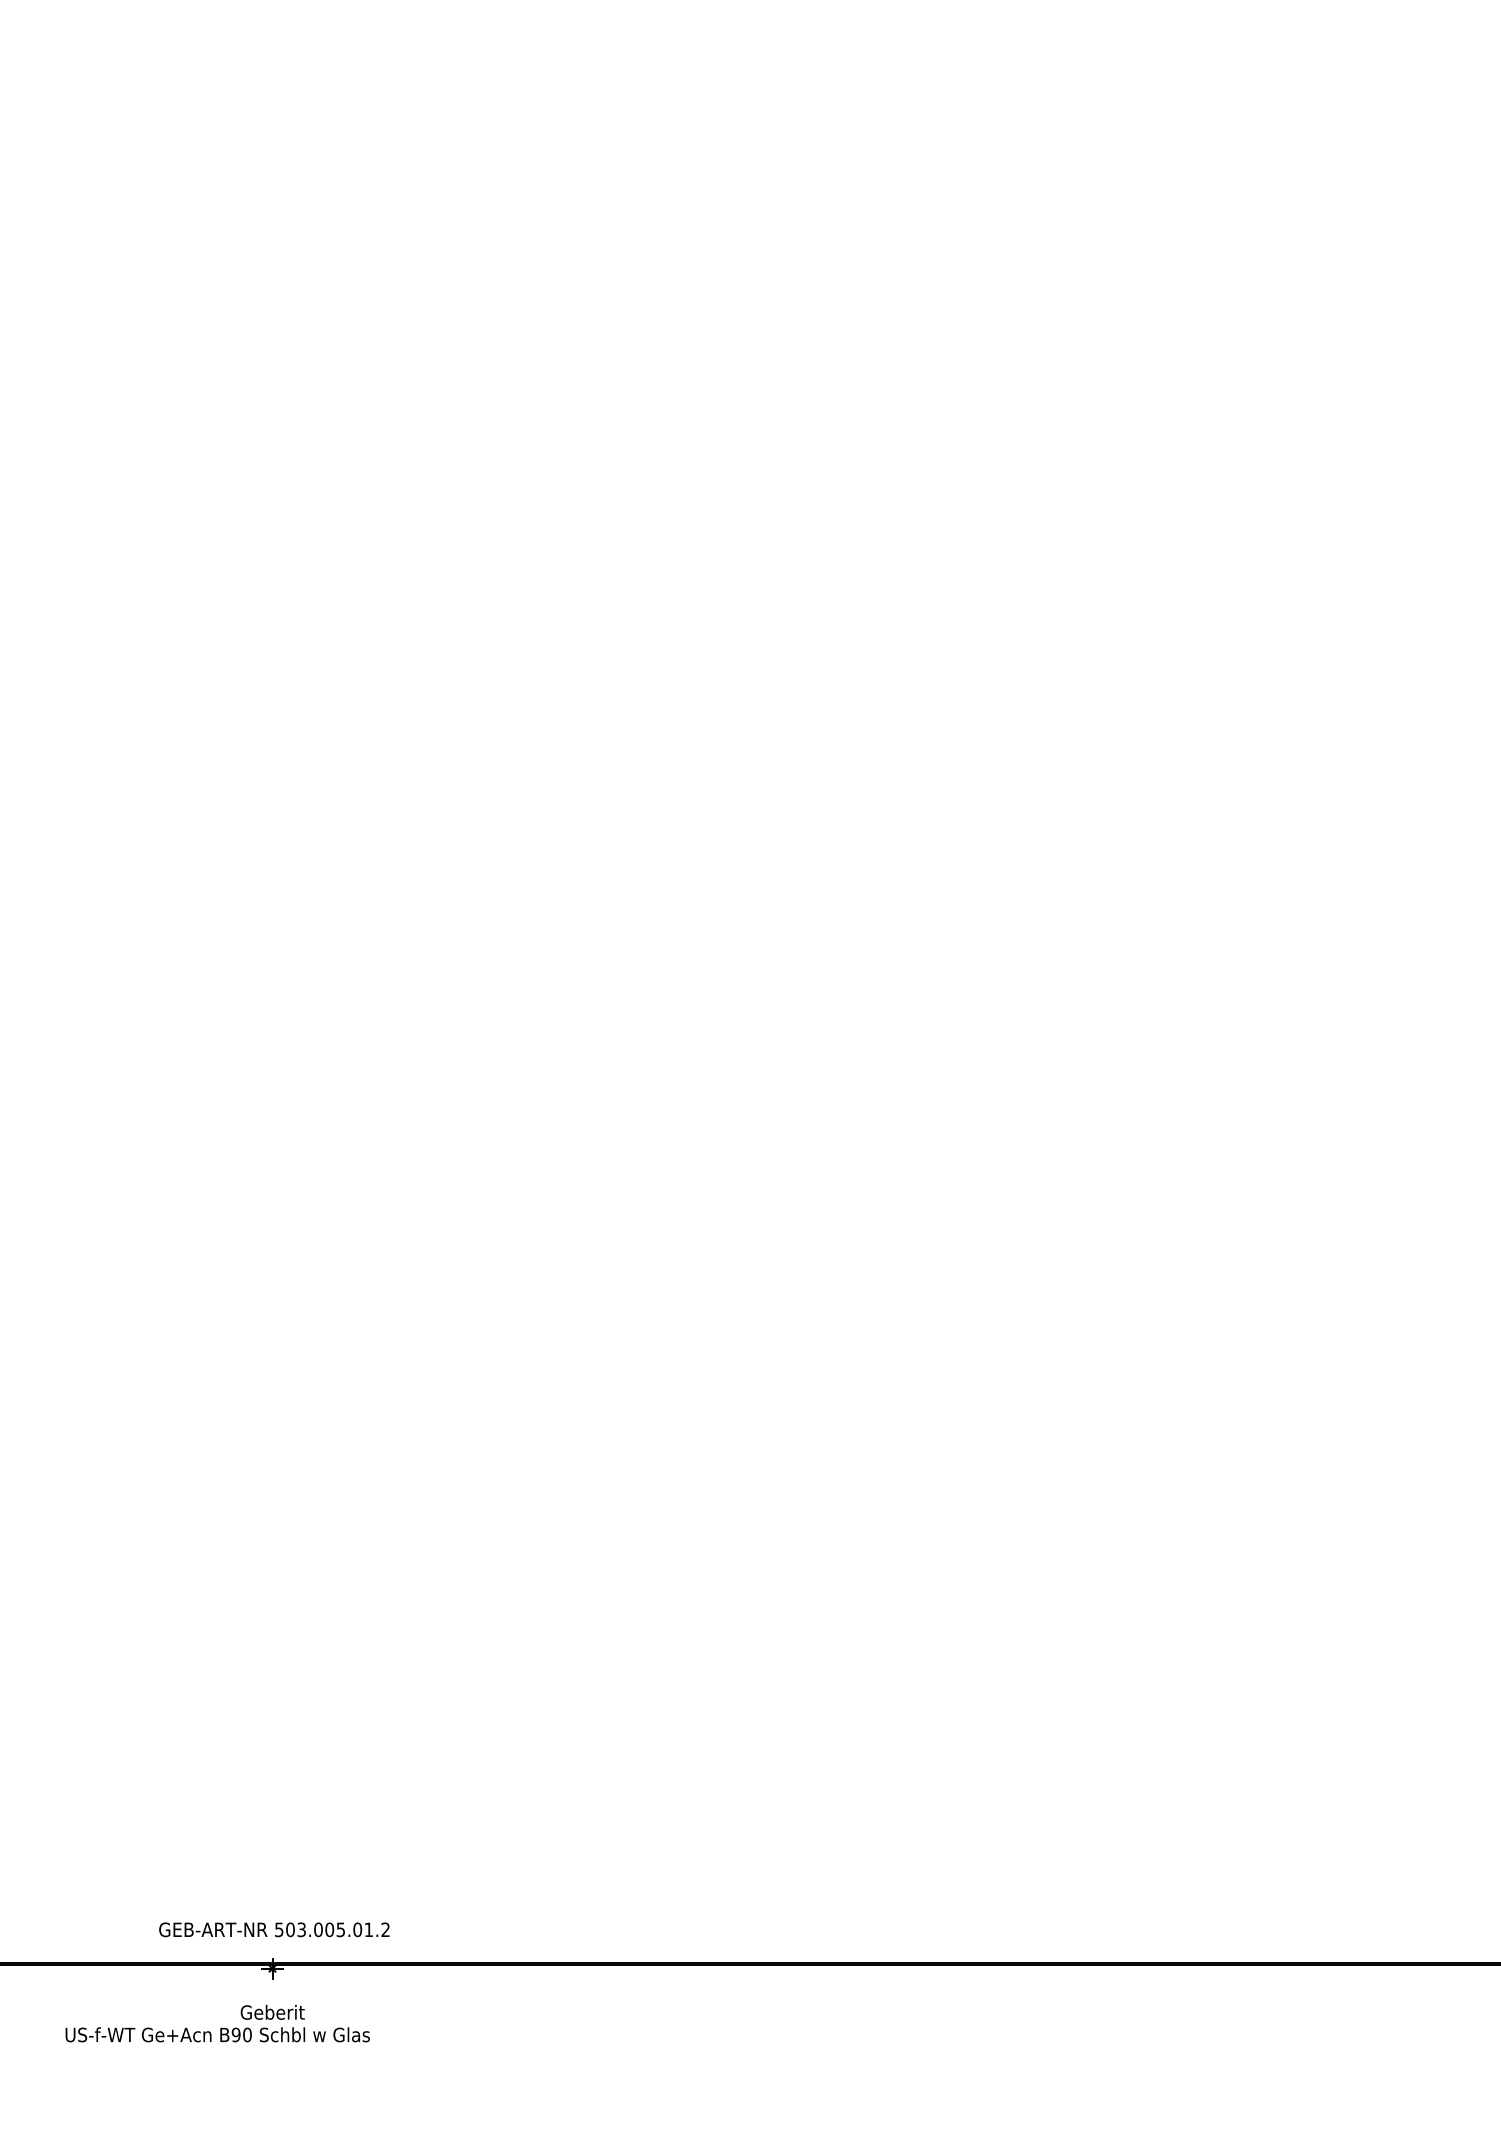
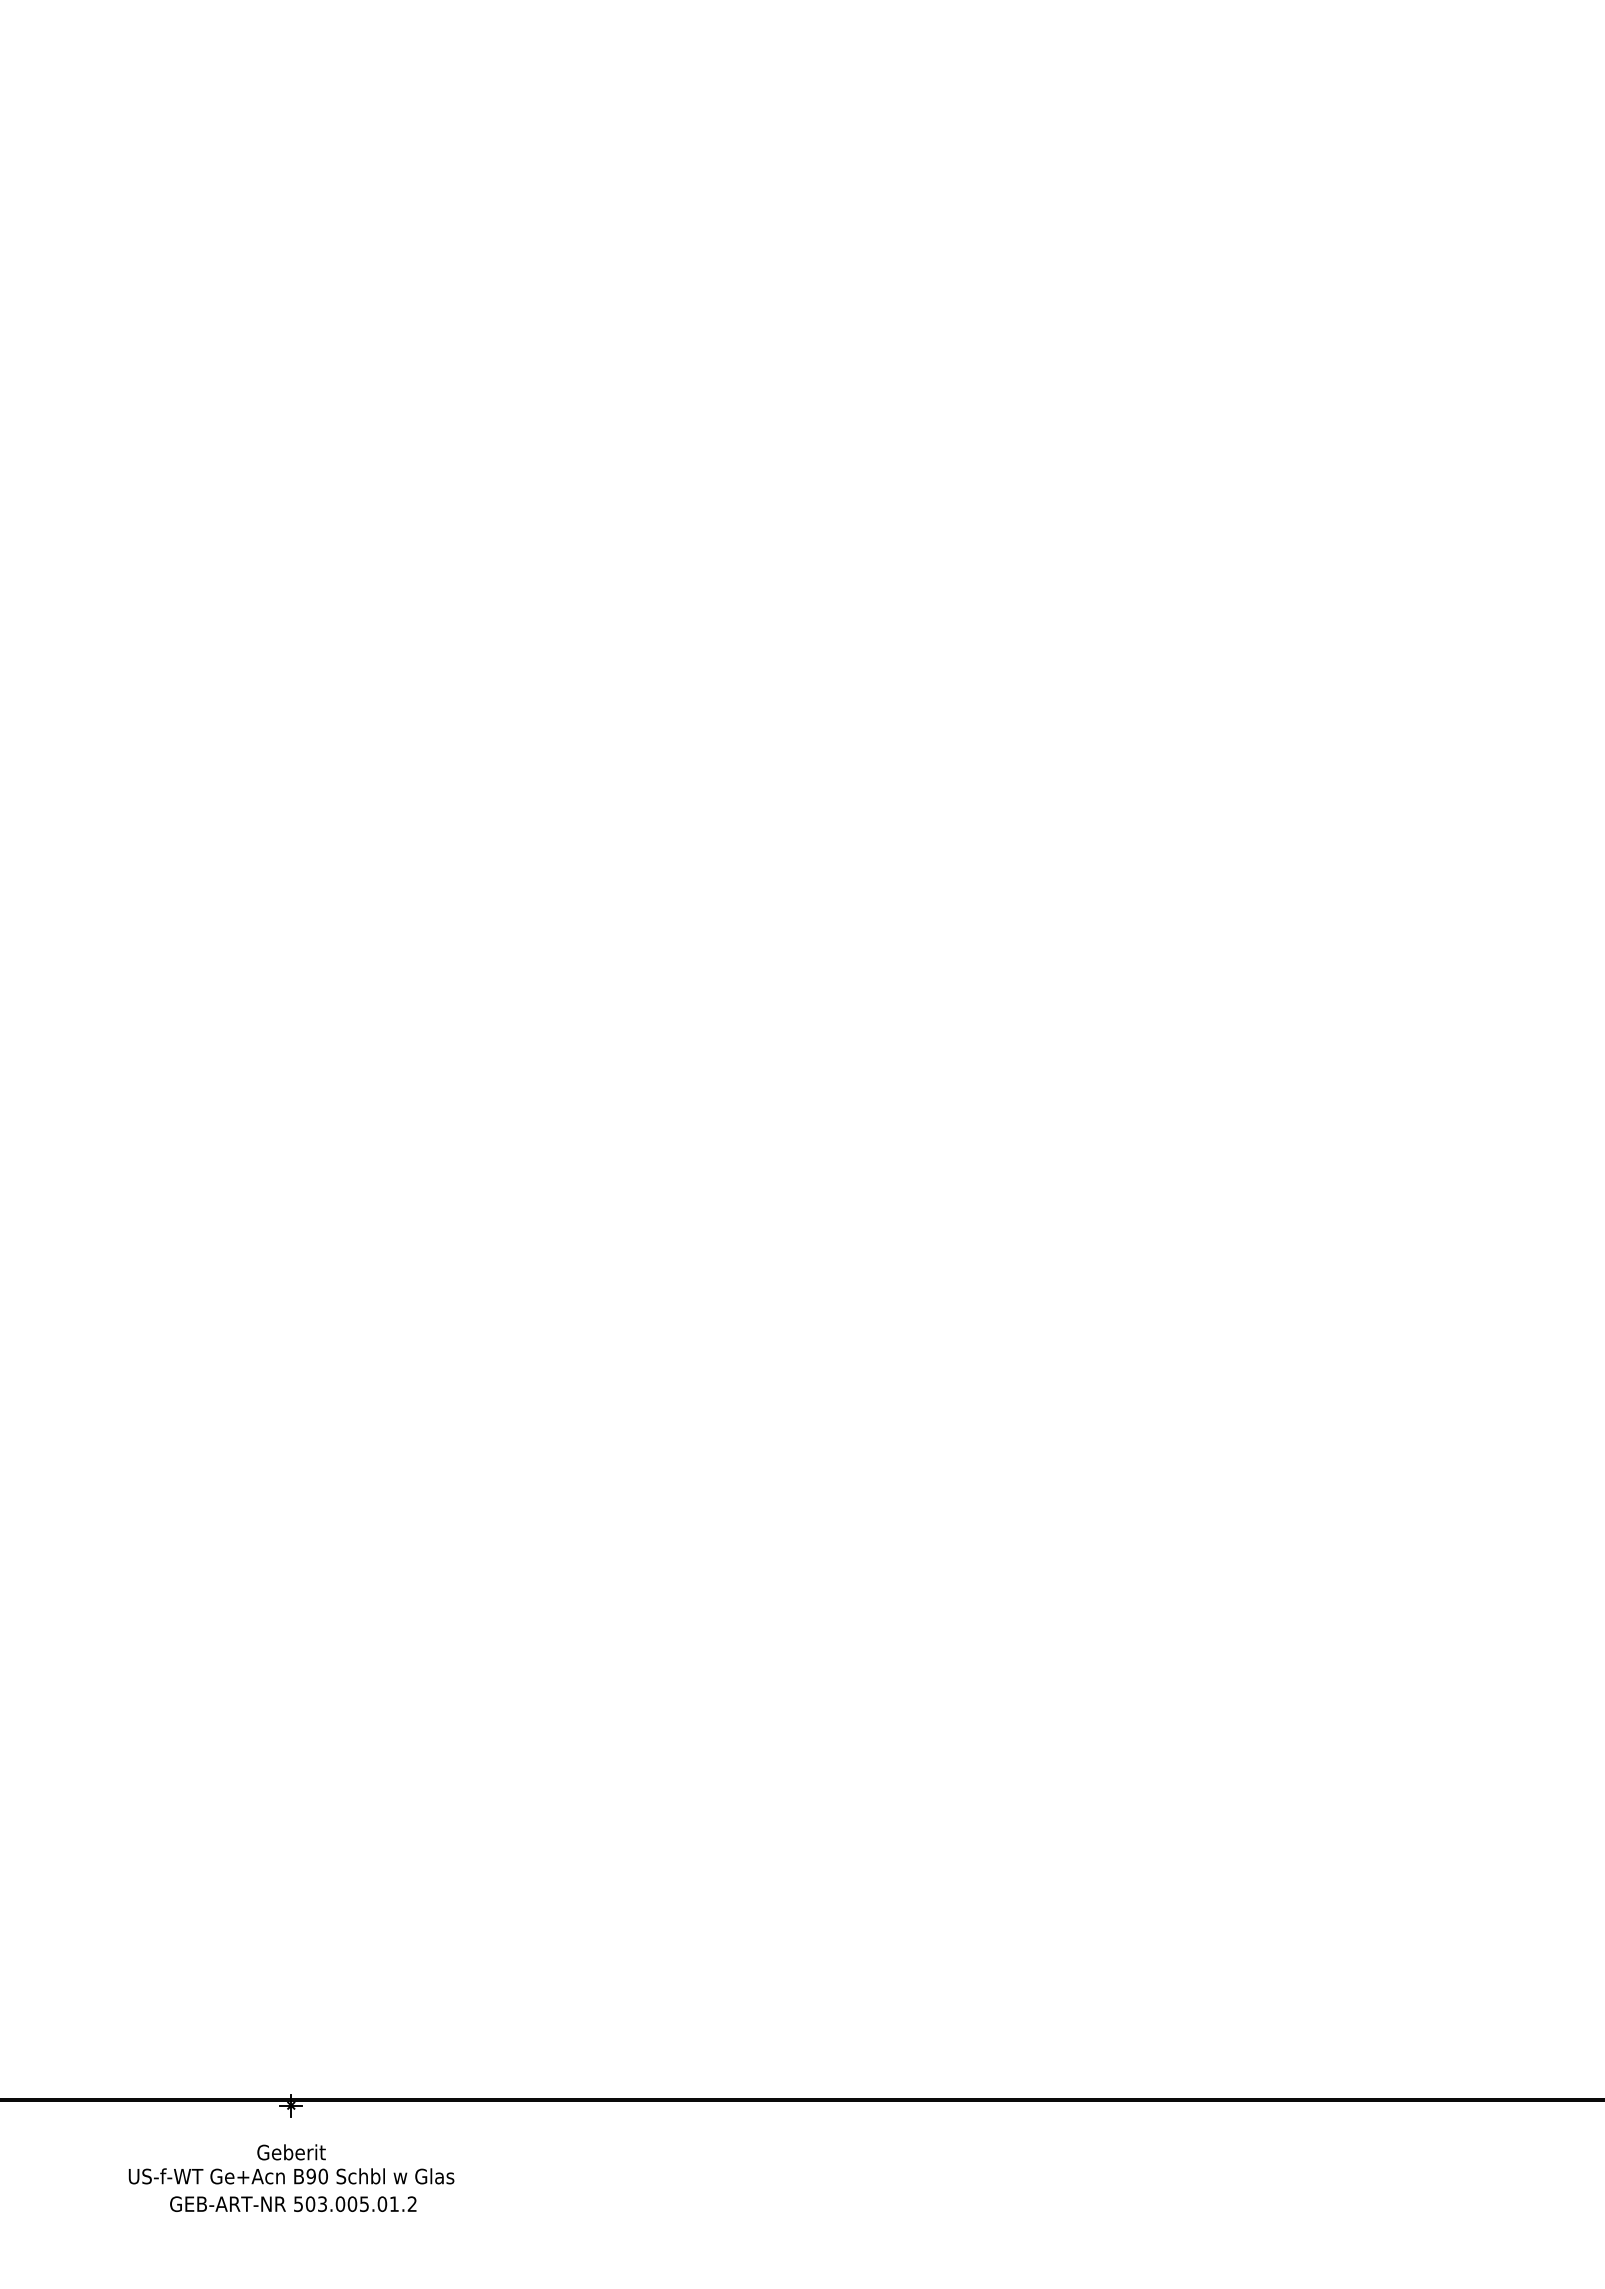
text: (274, 1929) -> (293, 2203), moved
text: (217, 2034) -> (291, 2176), moved

